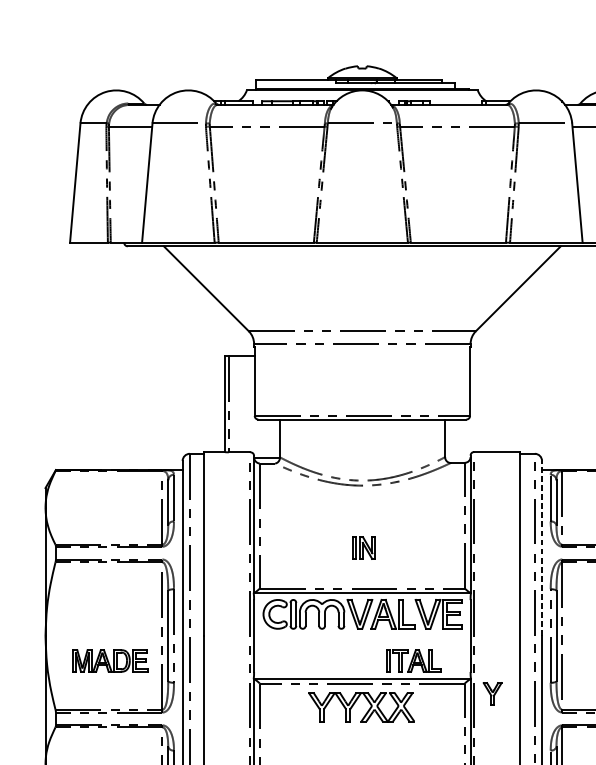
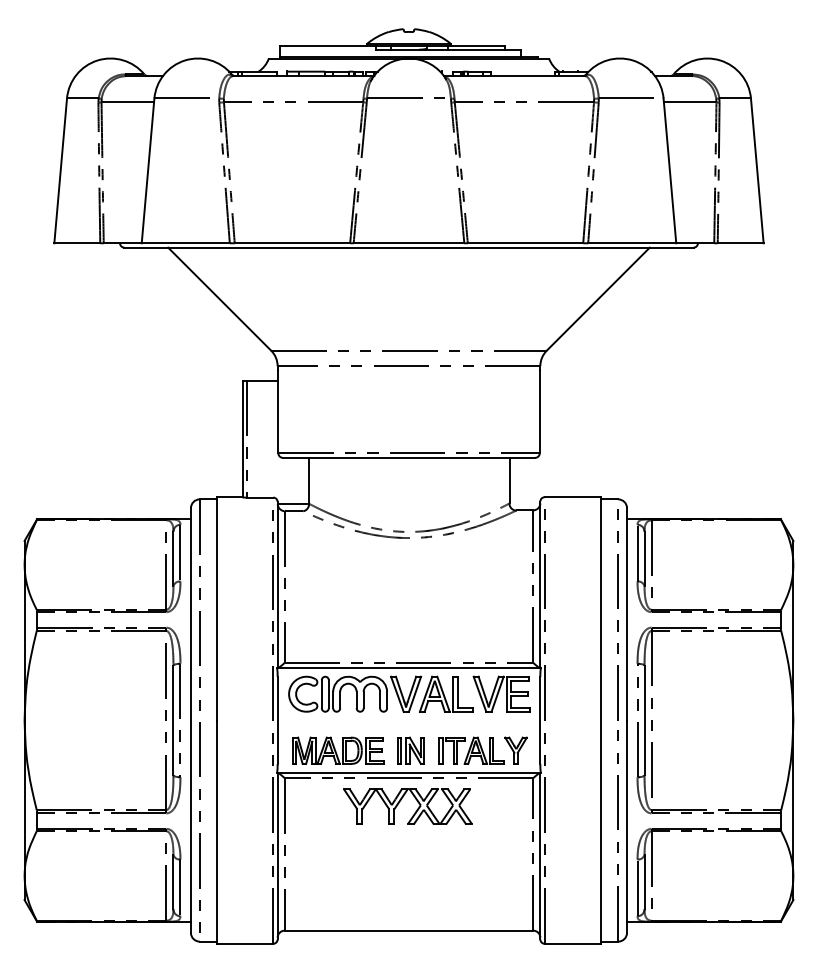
part: (363, 547) -> (410, 750), moved
line: (542, 547) -> (627, 613), dashed -> solid
part: (110, 660) -> (338, 750), moved
part: (492, 693) -> (515, 750), moved

